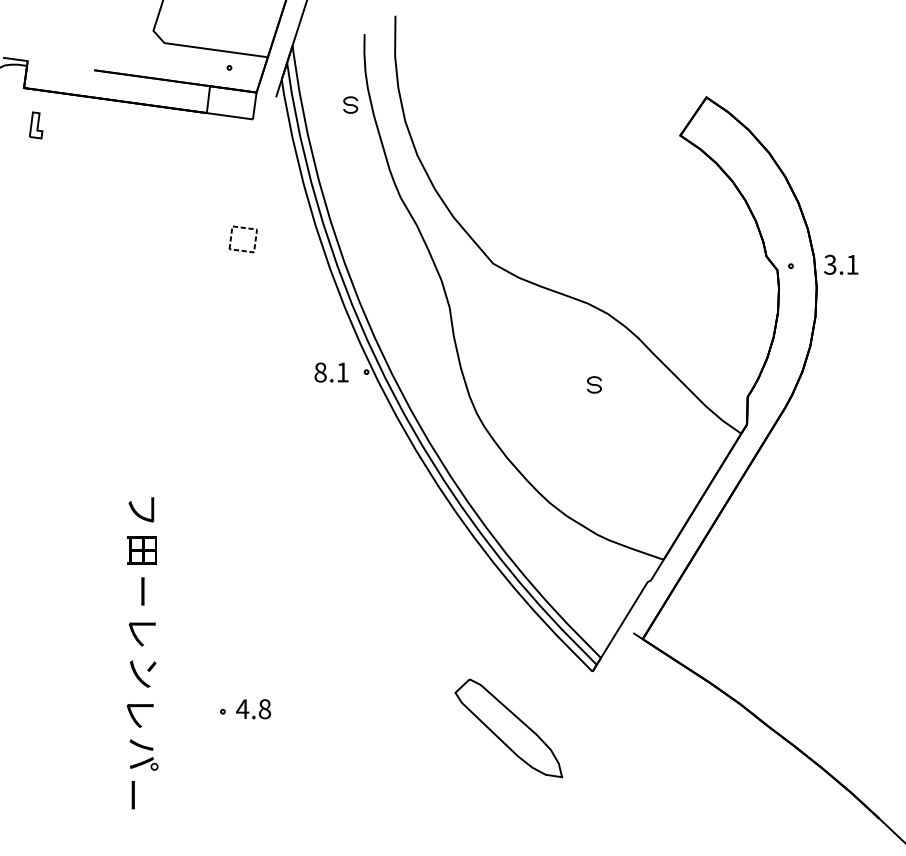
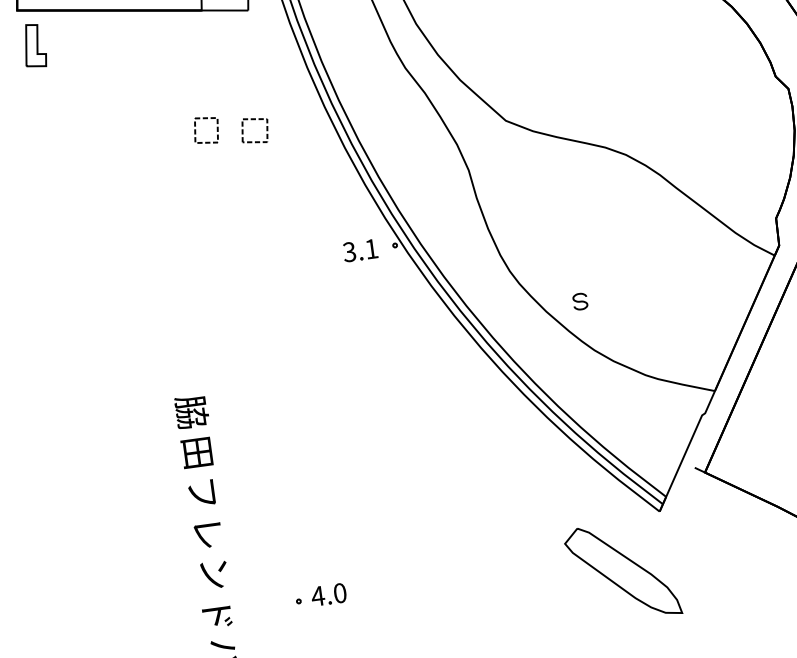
part: (35, 125) -> (33, 46), size x1.67
part: (185, 230) -> (196, 129), added
text: (320, 372) -> (349, 252), 8.1 -> 3.1
part: (594, 384) -> (580, 301), moved
text: (142, 509) -> (191, 411), フ -> 脇
text: (141, 591) -> (201, 493), ー -> フ
text: (264, 708) -> (339, 592), 4.8 -> 4.0
text: (139, 715) -> (216, 616), レ -> ド
part: (508, 728) -> (622, 572), moved

